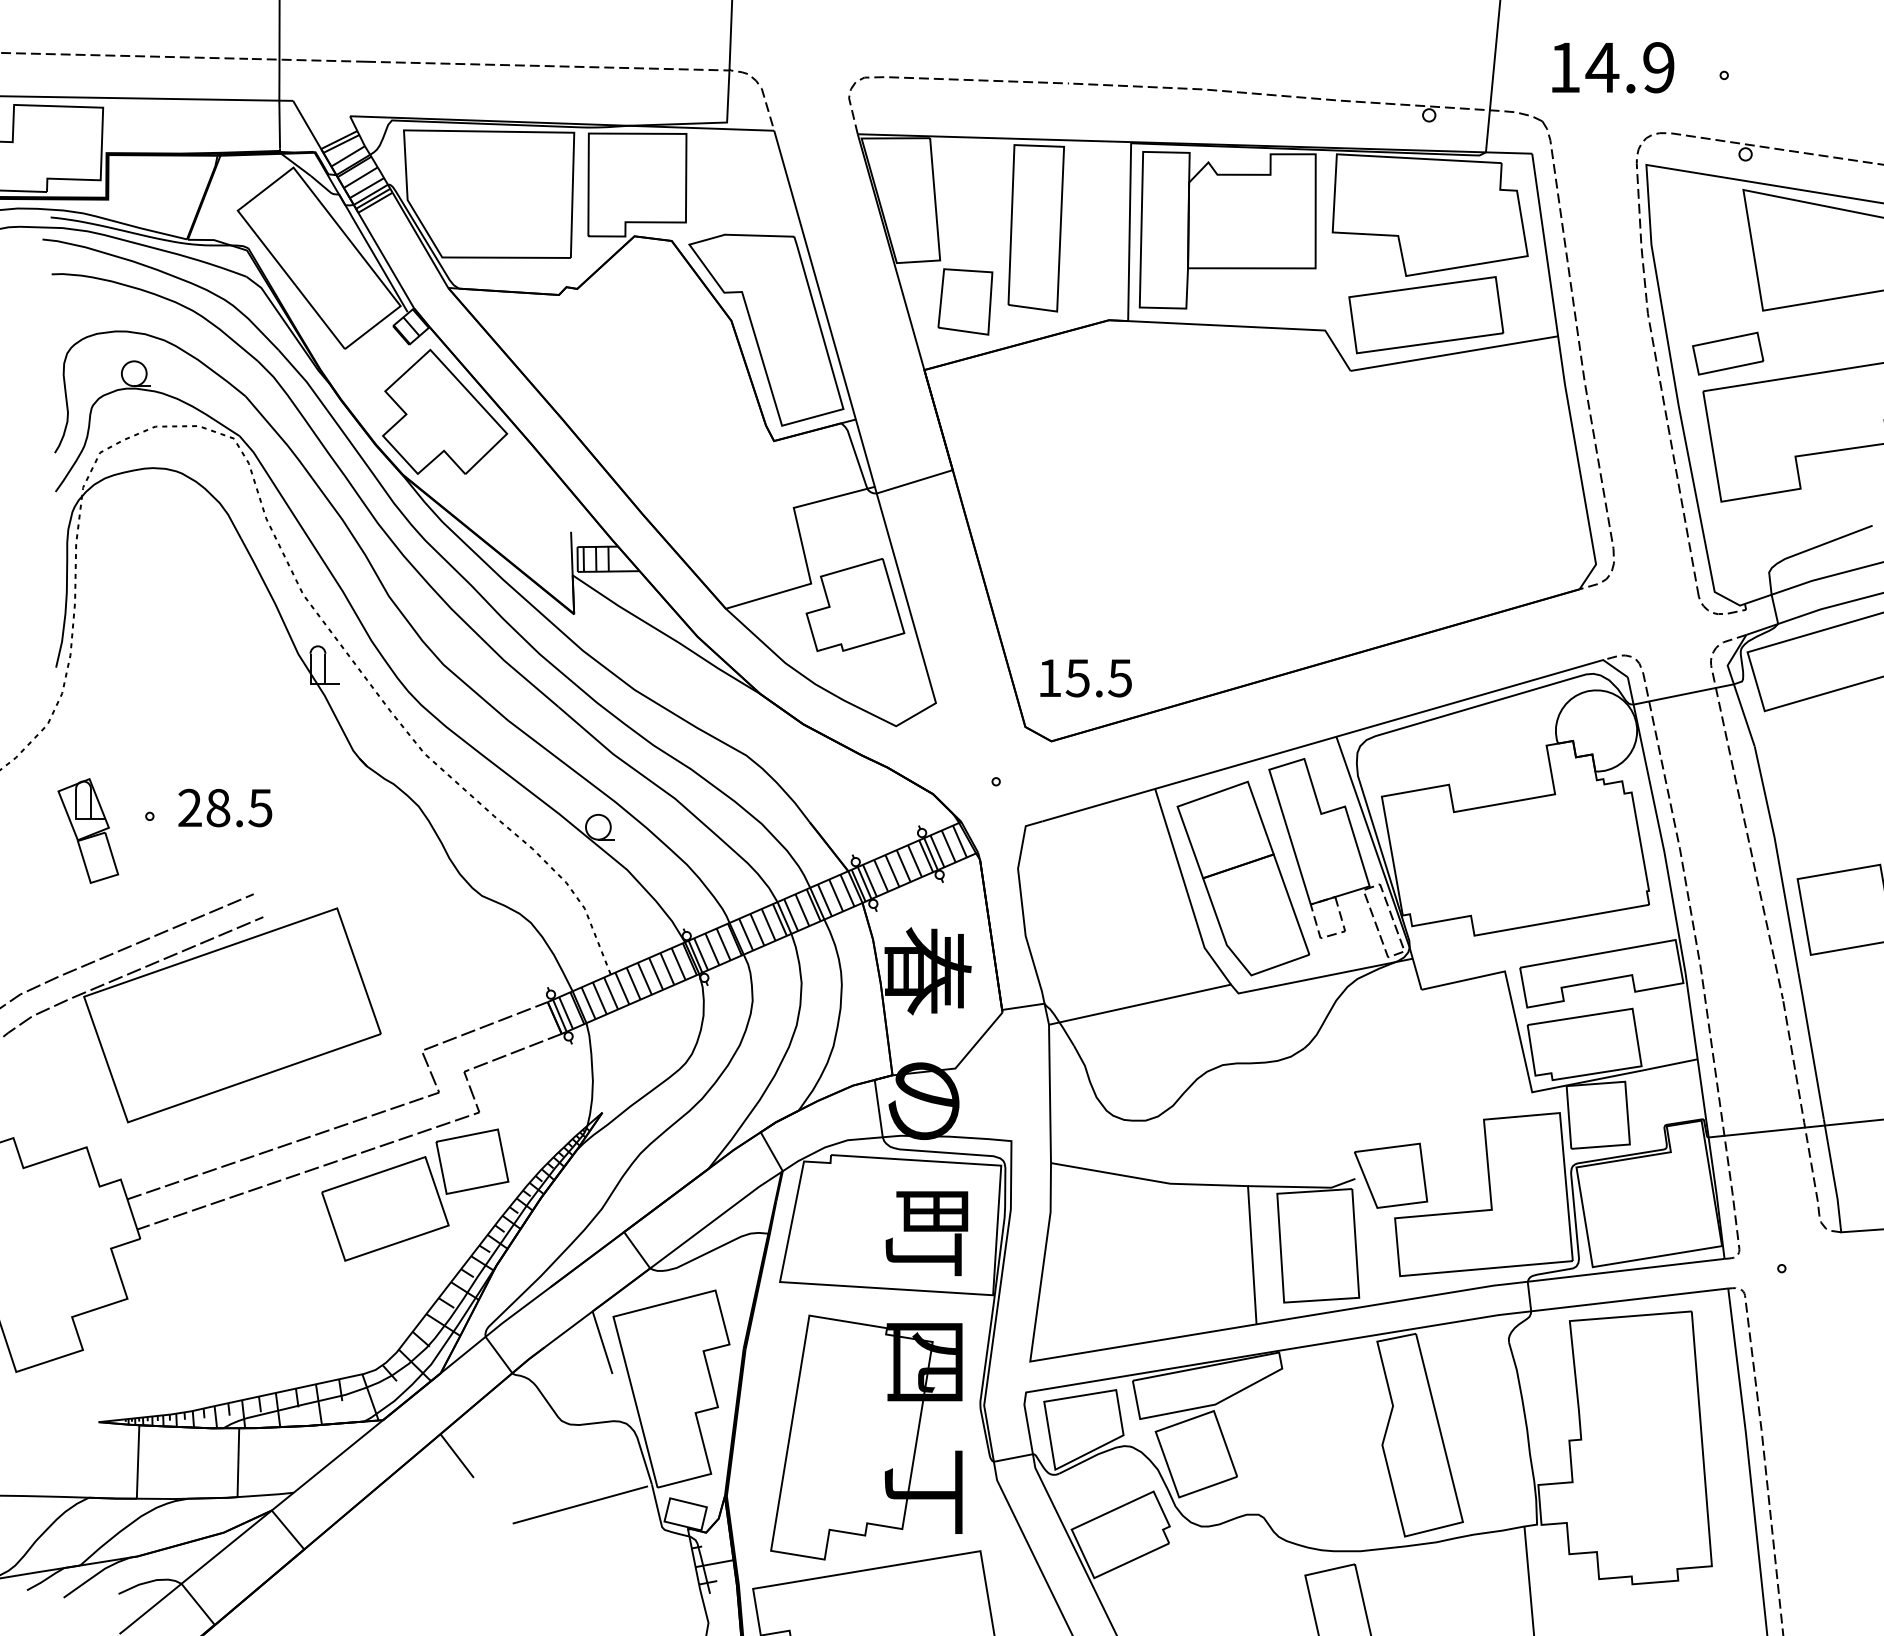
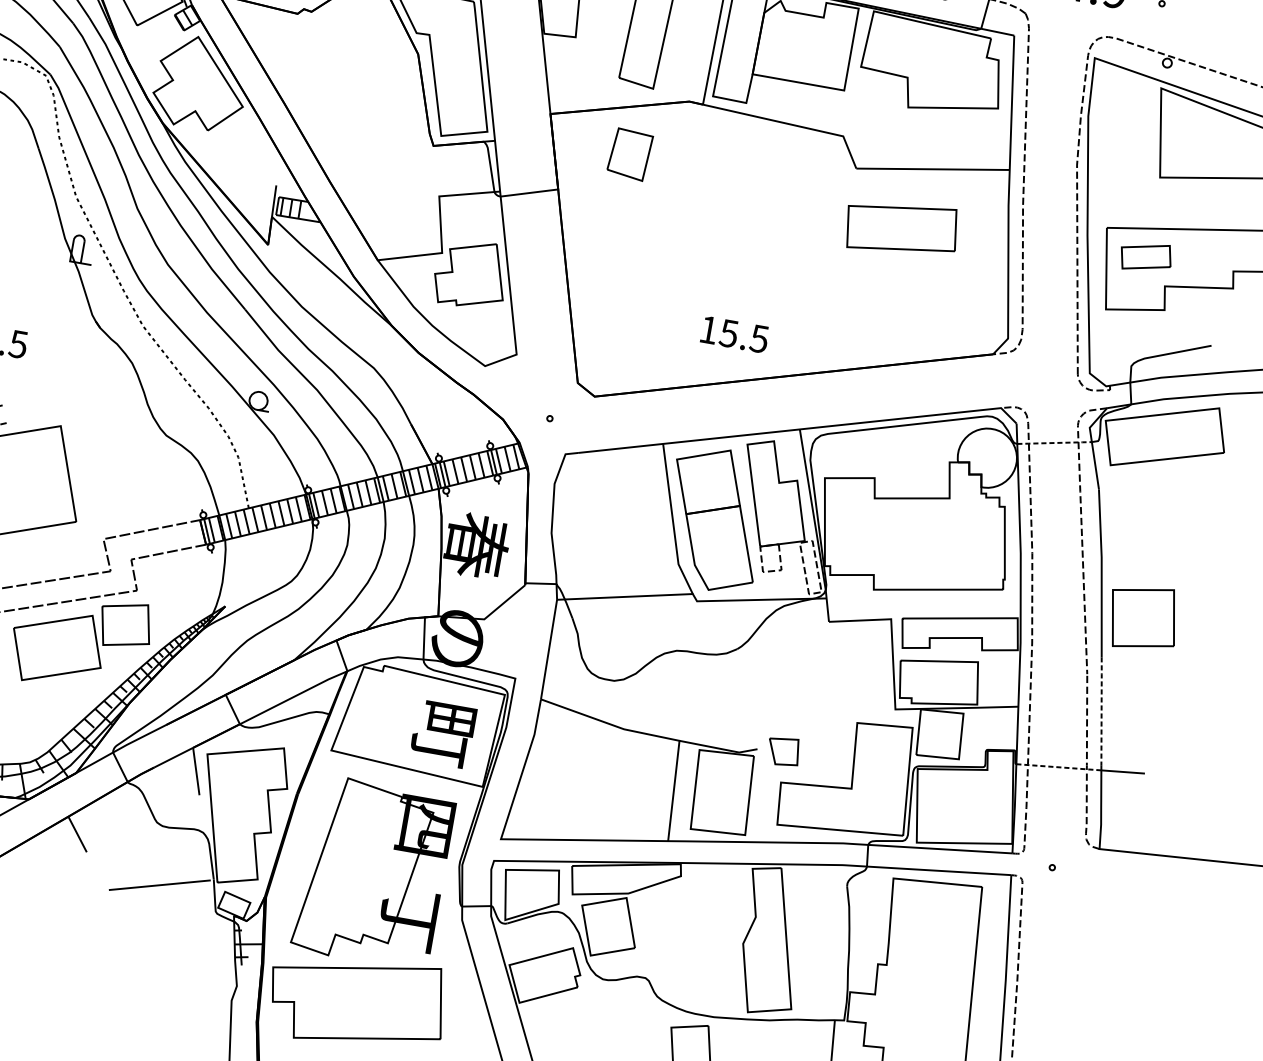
part: (965, 301) -> (630, 154), moved
part: (1426, 315) -> (901, 228), moved
part: (1728, 353) -> (1146, 257), moved
text: (1085, 678) -> (734, 334), moved
line: (1684, 694) -> (1055, 443), solid -> dashed
line: (1811, 1045) -> (1101, 711), solid -> dashed
line: (1766, 1131) -> (1058, 767), solid -> dashed
part: (1391, 1175) -> (783, 751), size x0.6

